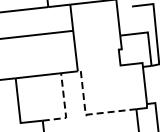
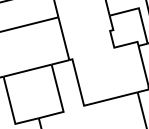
line: (65, 107) -> (61, 100), dashed -> solid
line: (85, 114) -> (83, 105), dashed -> solid

